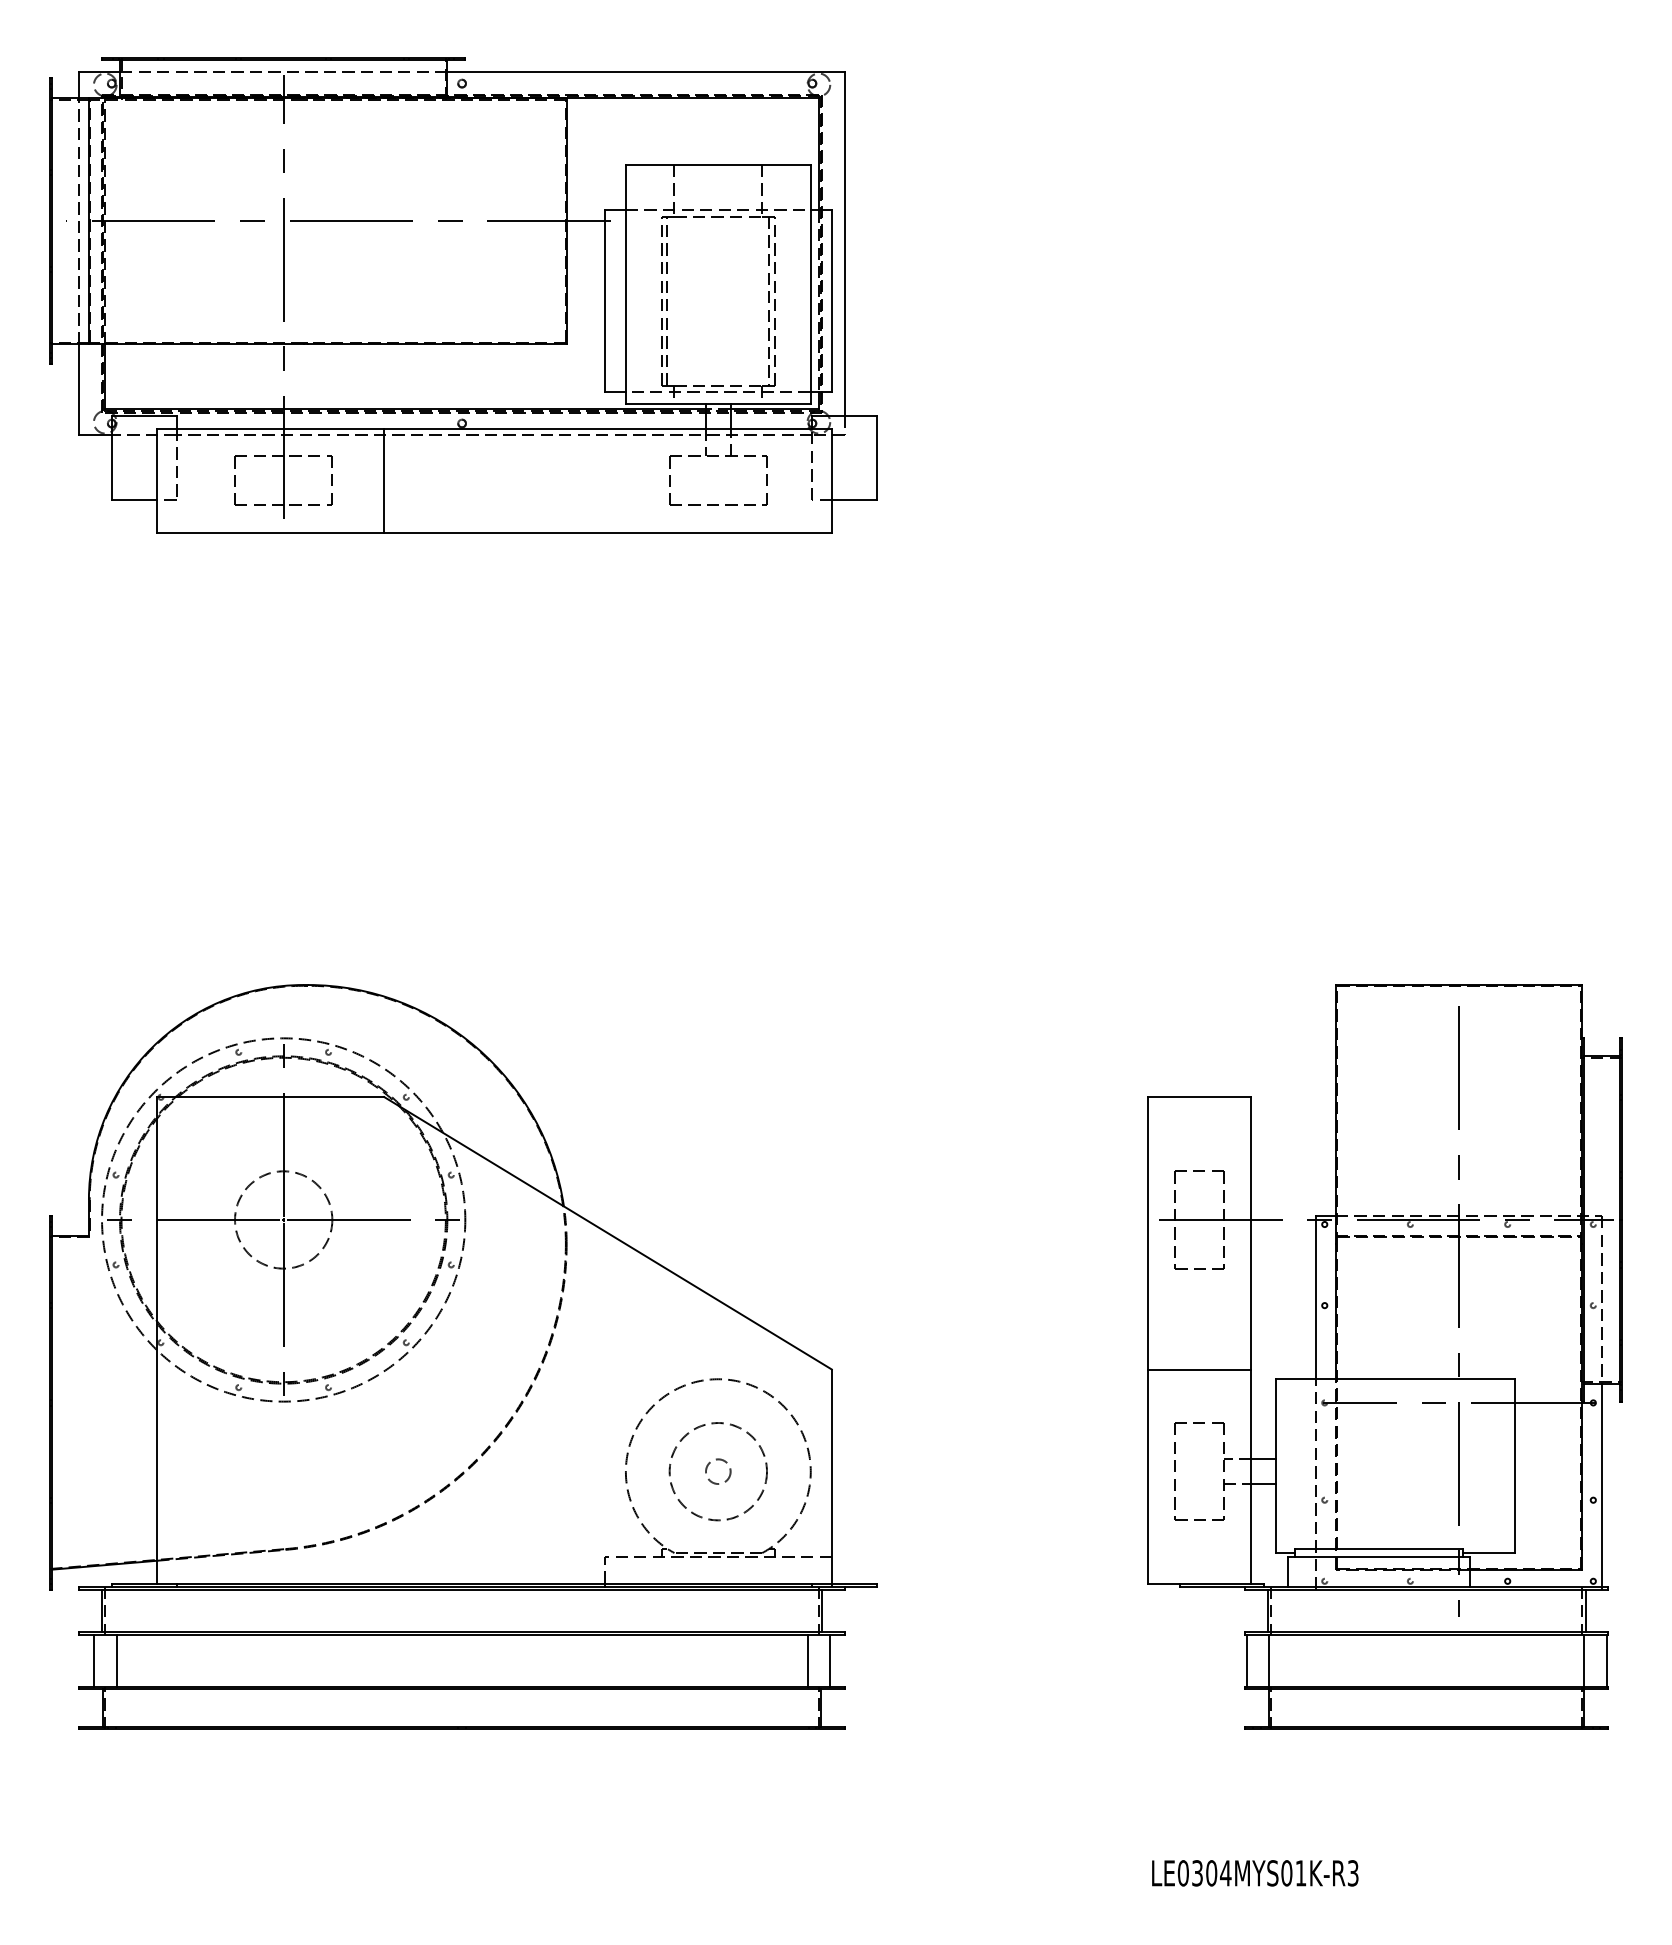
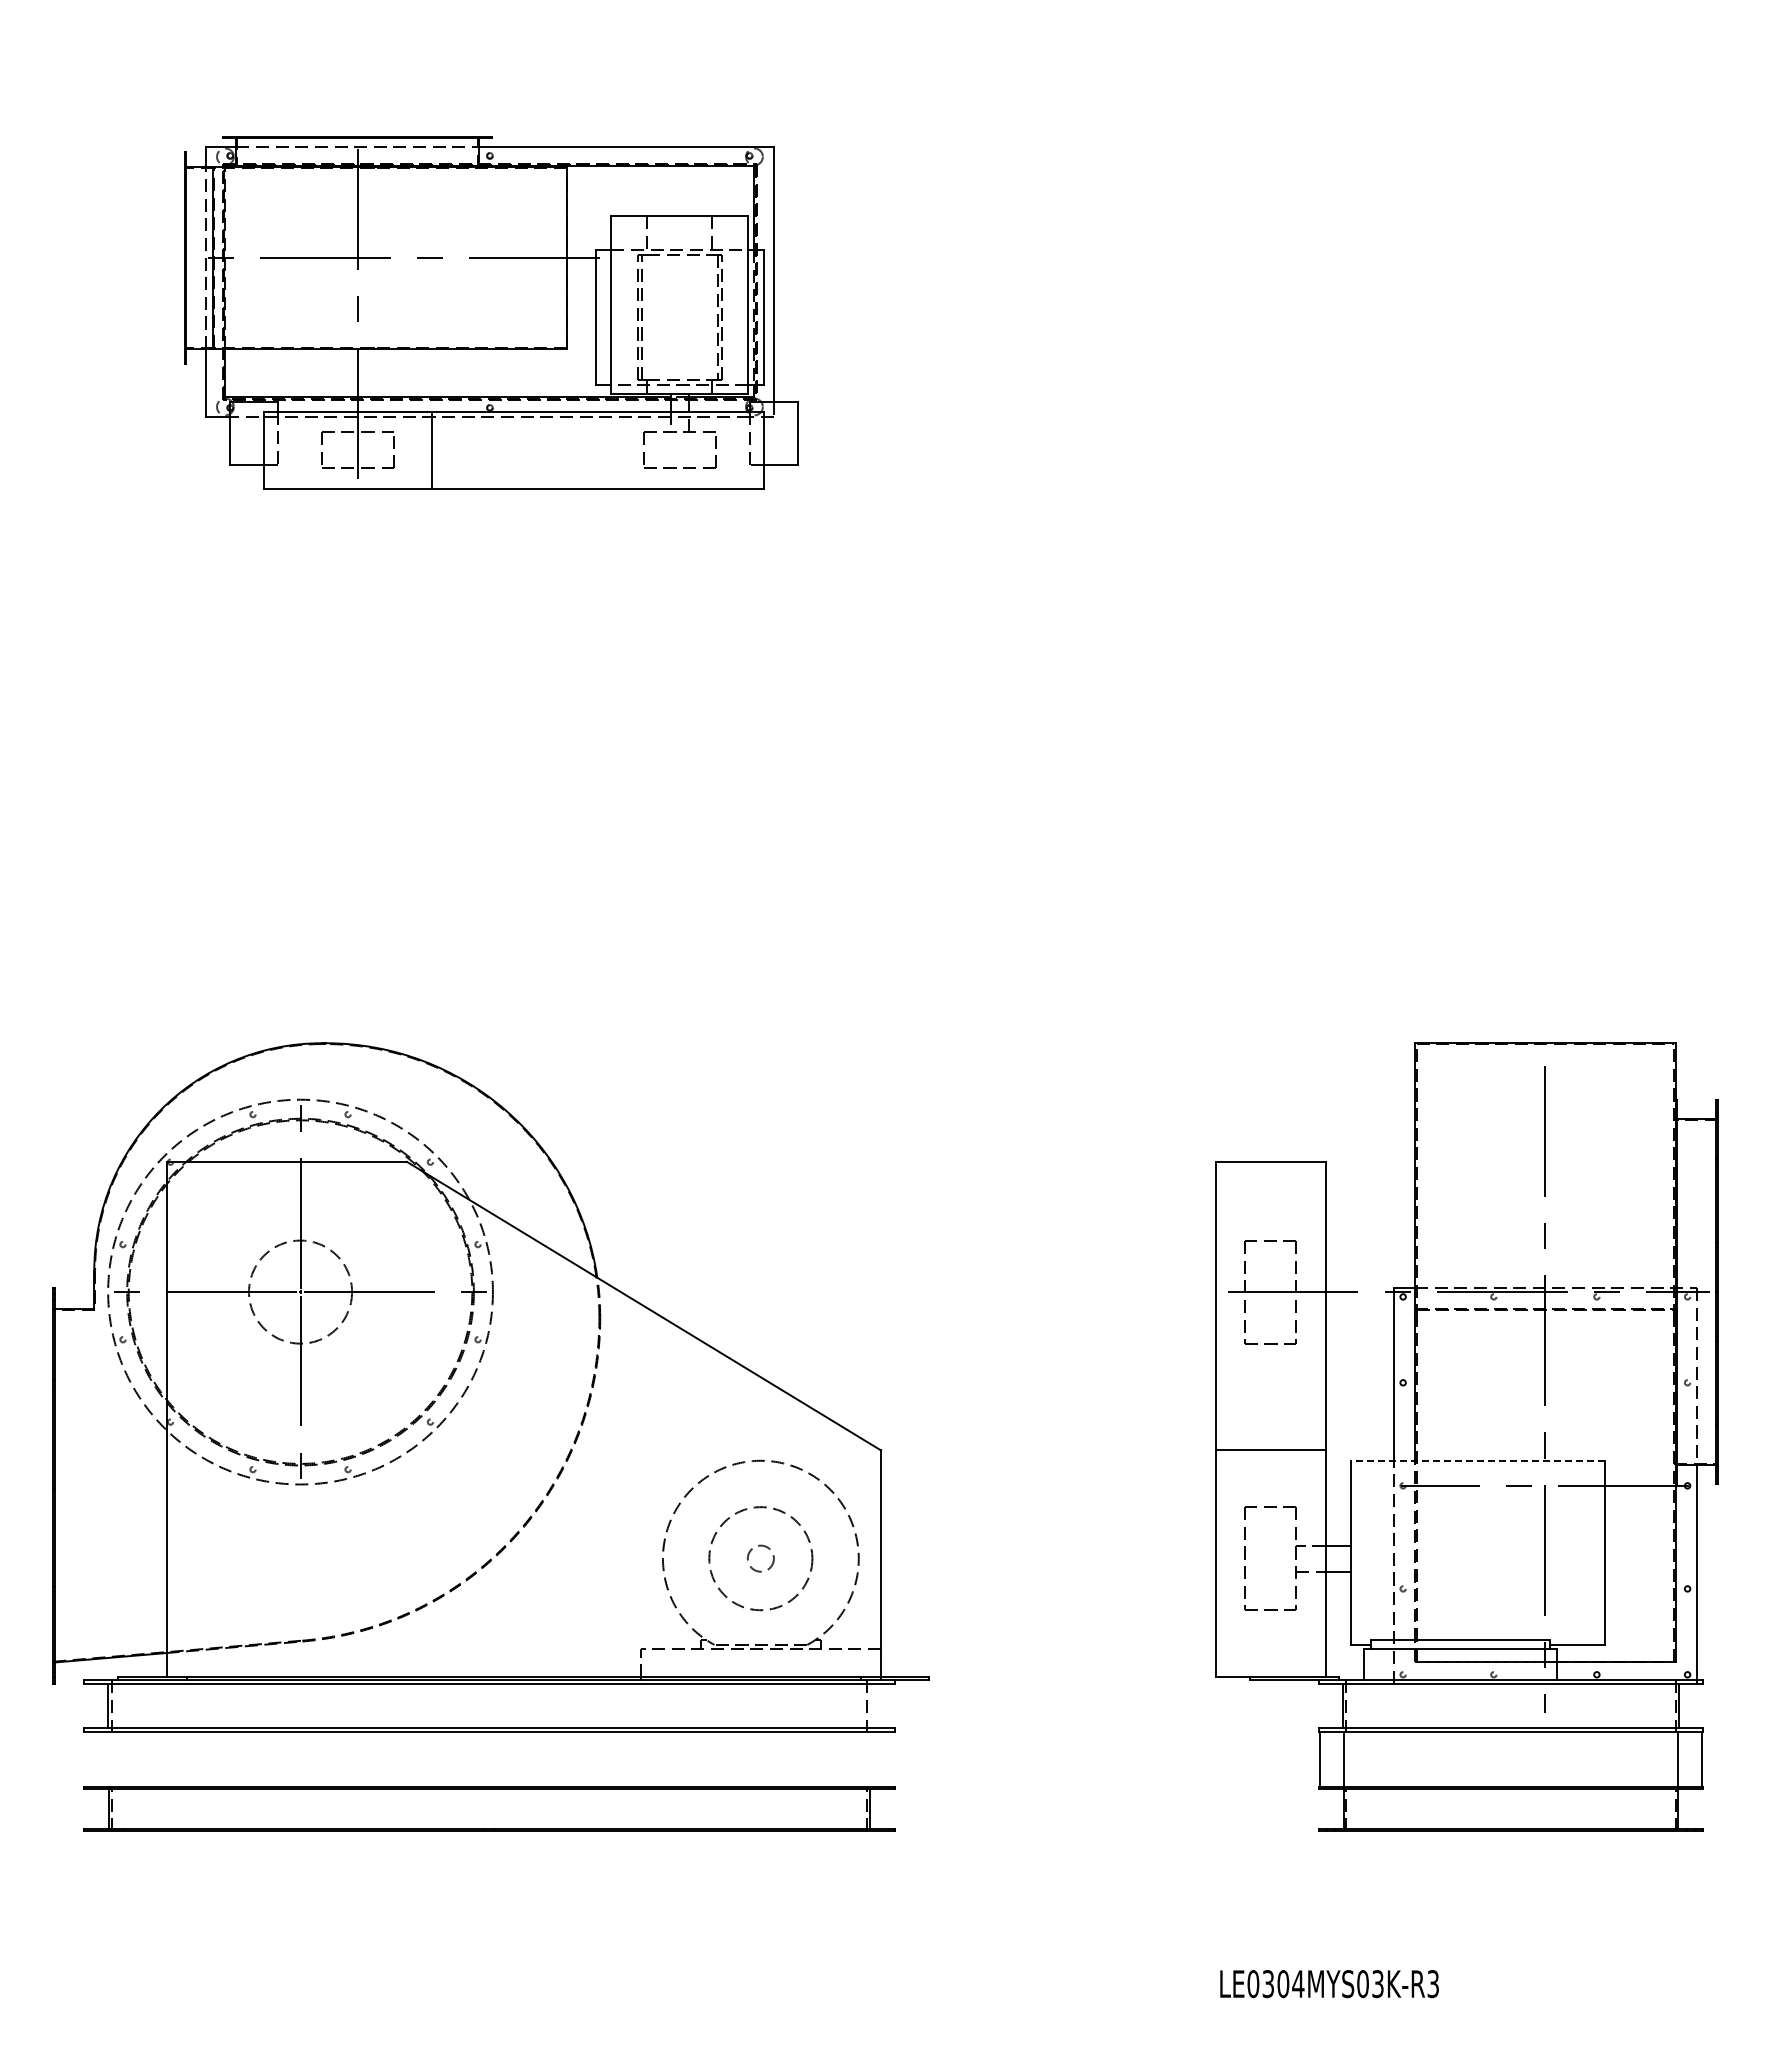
part: (463, 295) -> (490, 312), size x0.7
line: (1395, 1378) -> (1478, 1460), solid -> dashed
line: (821, 1610) -> (870, 1705), removed
line: (93, 1660) -> (99, 1758), removed
line: (116, 1660) -> (123, 1758), removed
line: (807, 1660) -> (855, 1758), removed
line: (830, 1660) -> (879, 1758), removed
text: (1300, 1873) -> (1377, 1984), LE0304MYS01K-R3 -> LE0304MYS03K-R3

